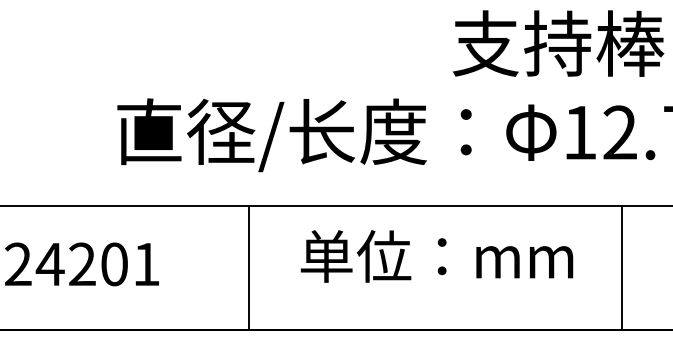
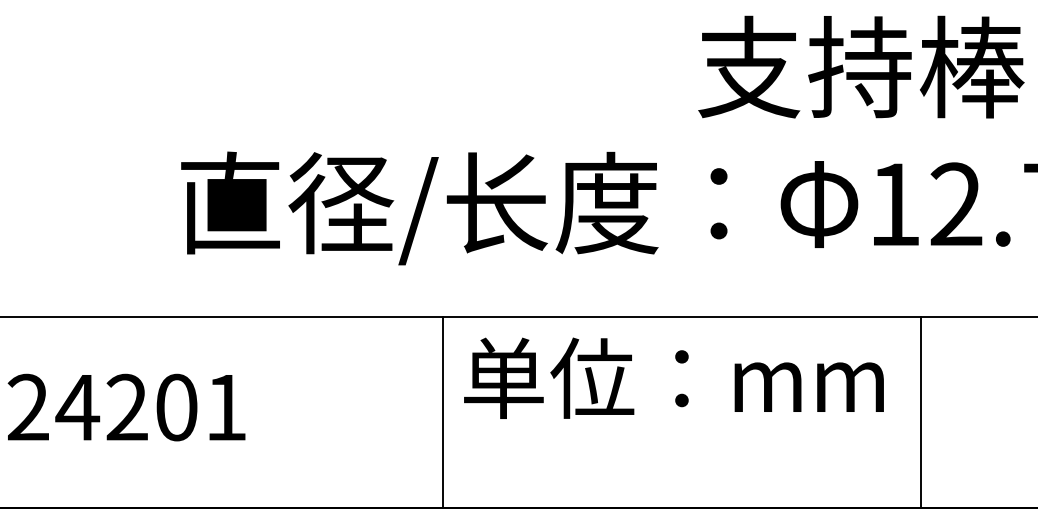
text: (436, 256) -> (673, 378), moved
line: (249, 267) -> (443, 412), moved
line: (622, 267) -> (921, 412), moved

